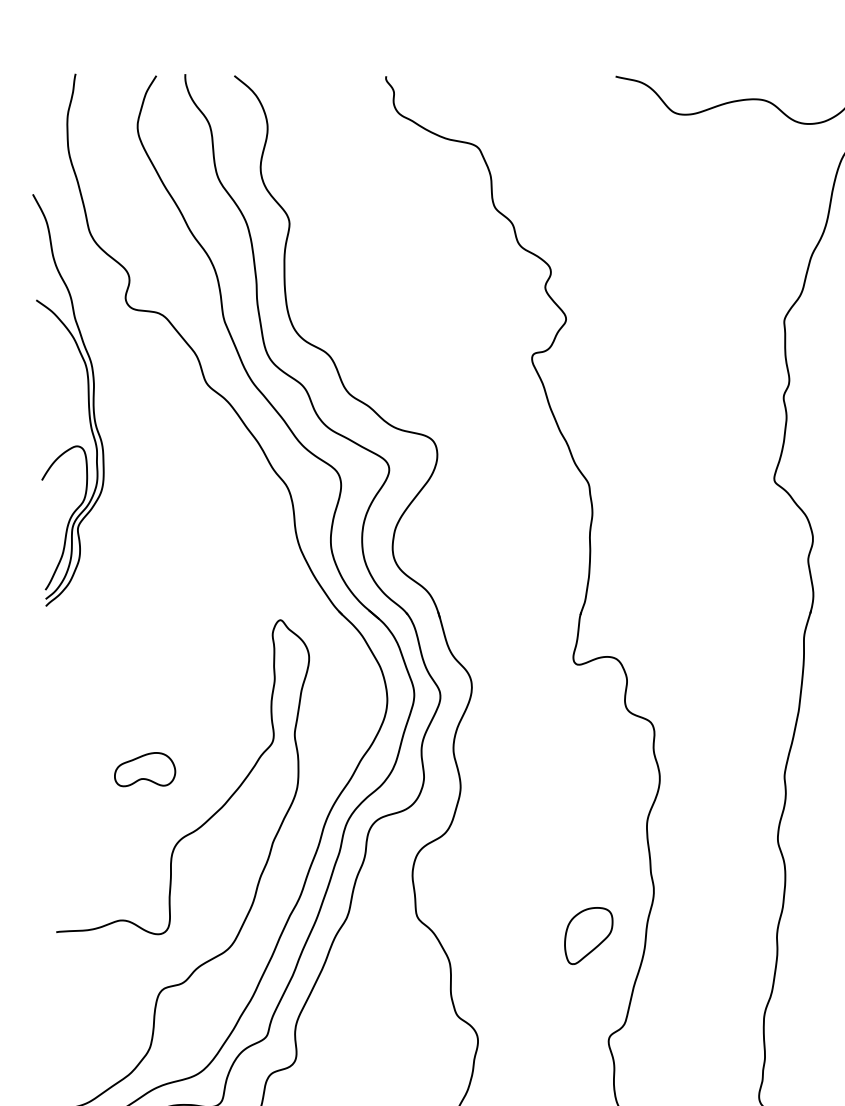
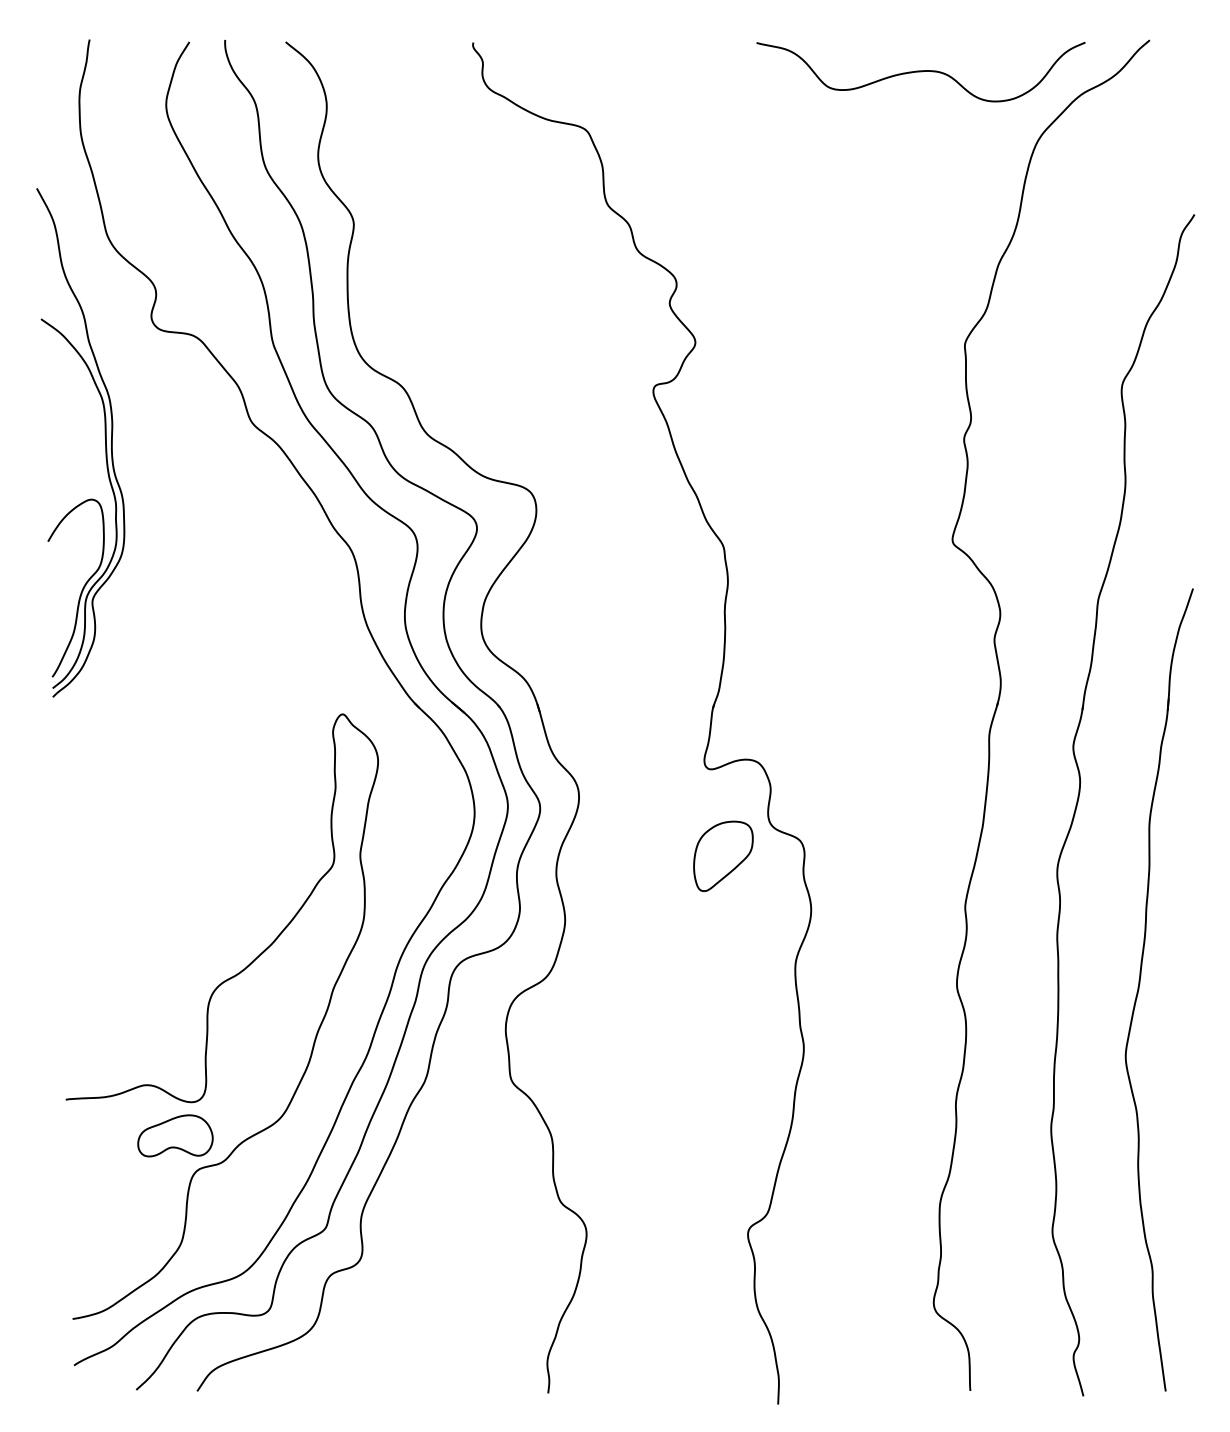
part: (145, 769) -> (175, 1135), moved
part: (588, 935) -> (723, 855), moved

